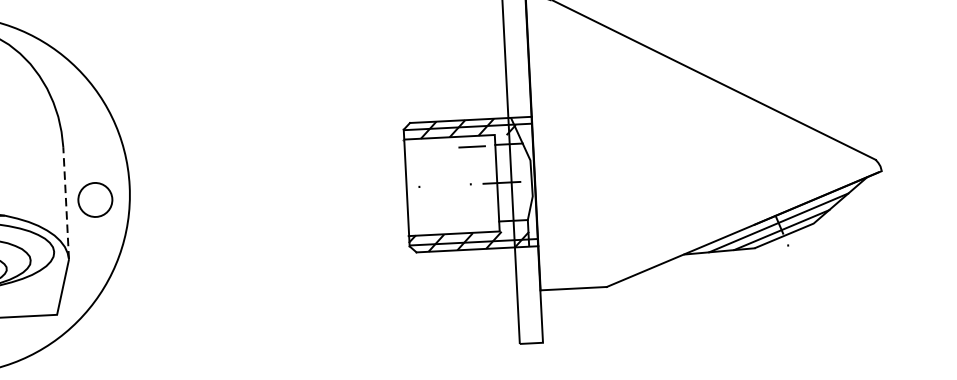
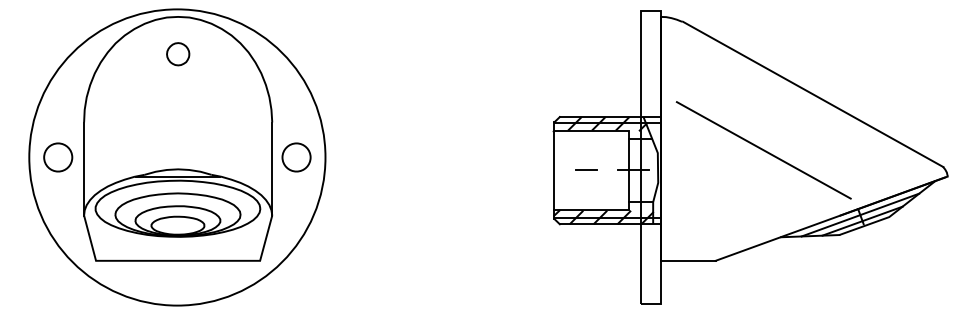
line: (472, 145) -> (586, 169), moved
line: (657, 150) -> (763, 150), added
part: (95, 199) -> (296, 157), moved
line: (66, 203) -> (272, 169), dashed -> solid

